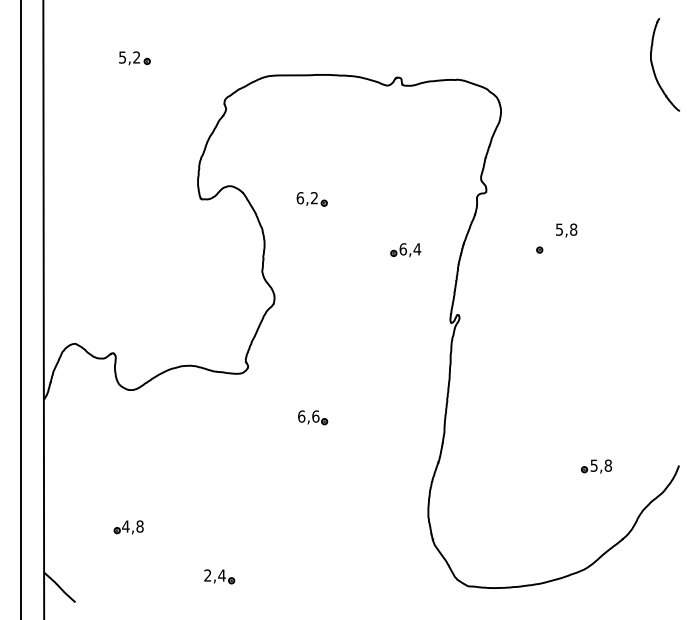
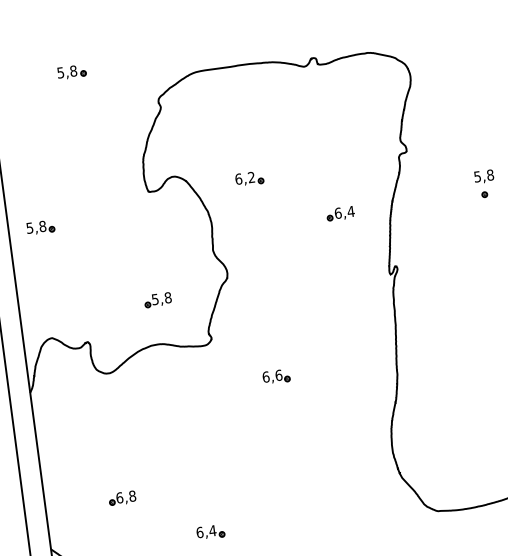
text: (136, 57) -> (73, 71), 5,2 -> 5,8
part: (78, 222) -> (40, 227), added
part: (539, 249) -> (484, 194), moved
part: (195, 317) -> (157, 299), added
text: (125, 526) -> (119, 497), 4,8 -> 6,8
text: (207, 575) -> (199, 532), 2,4 -> 6,4

